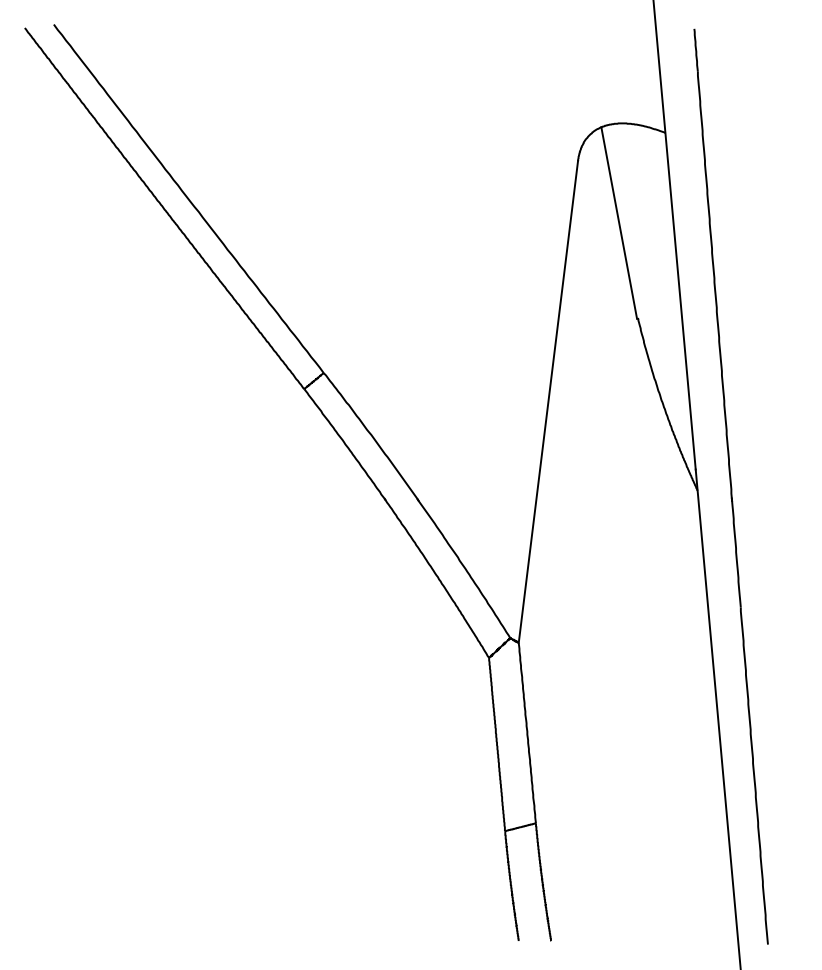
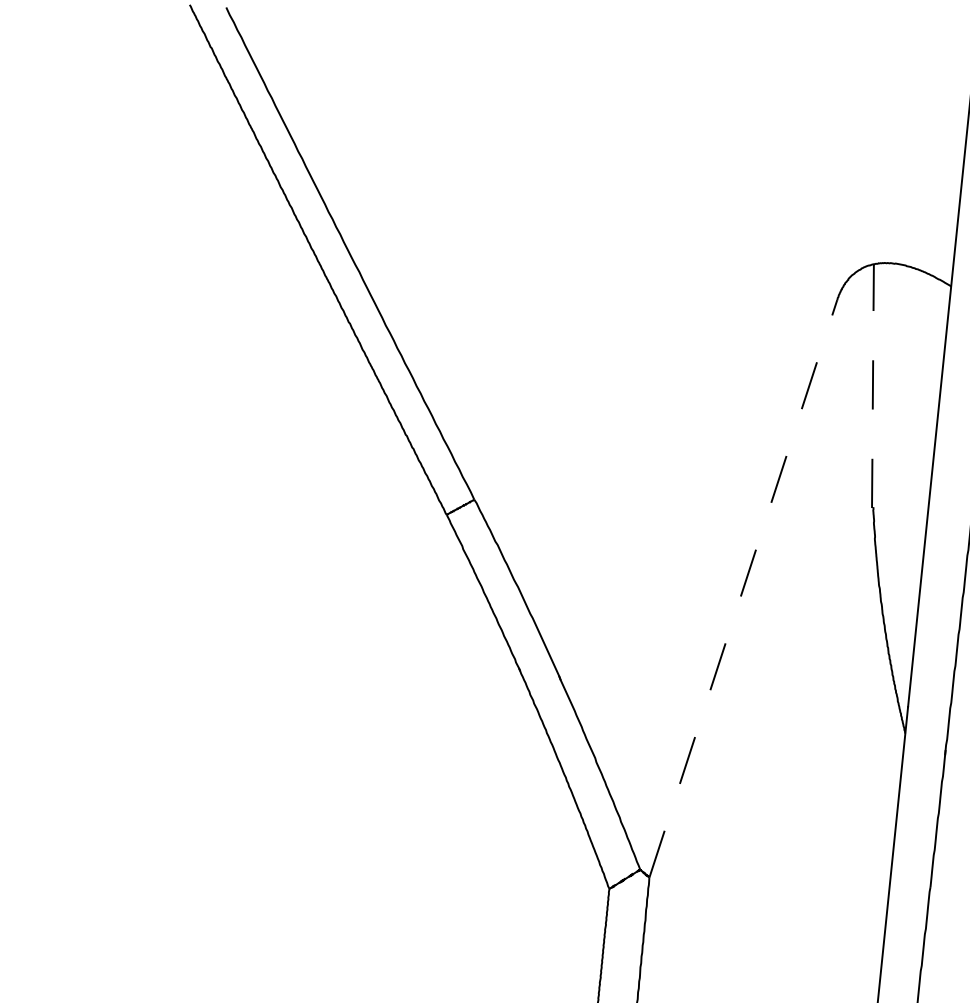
line: (619, 222) -> (873, 385), solid -> dashed
line: (548, 401) -> (743, 588), solid -> dashed

